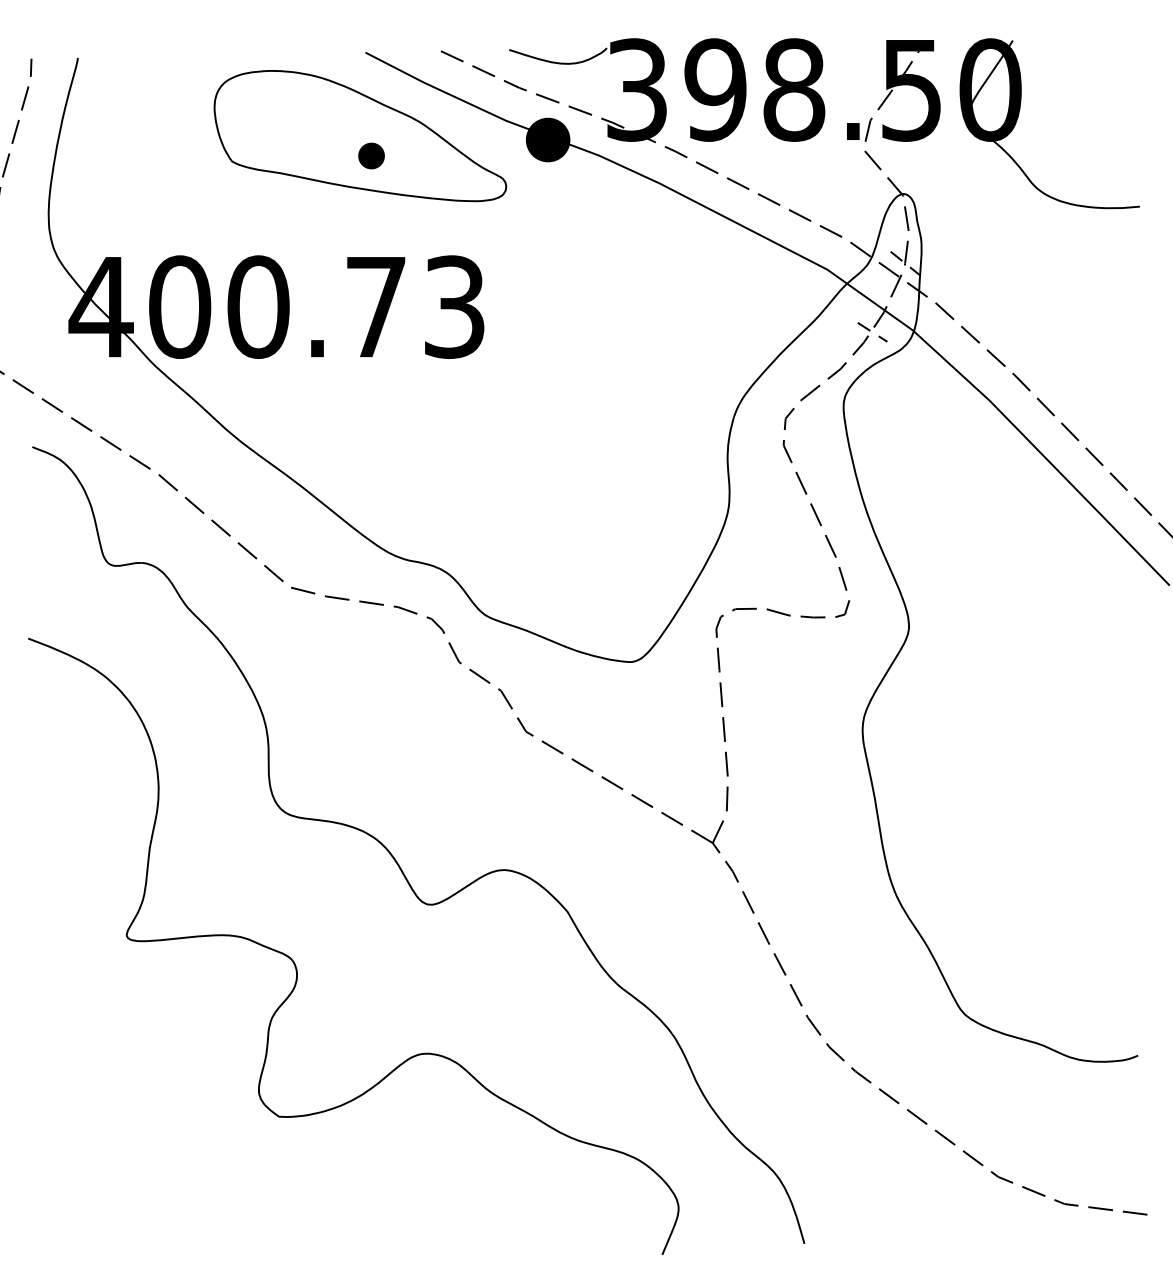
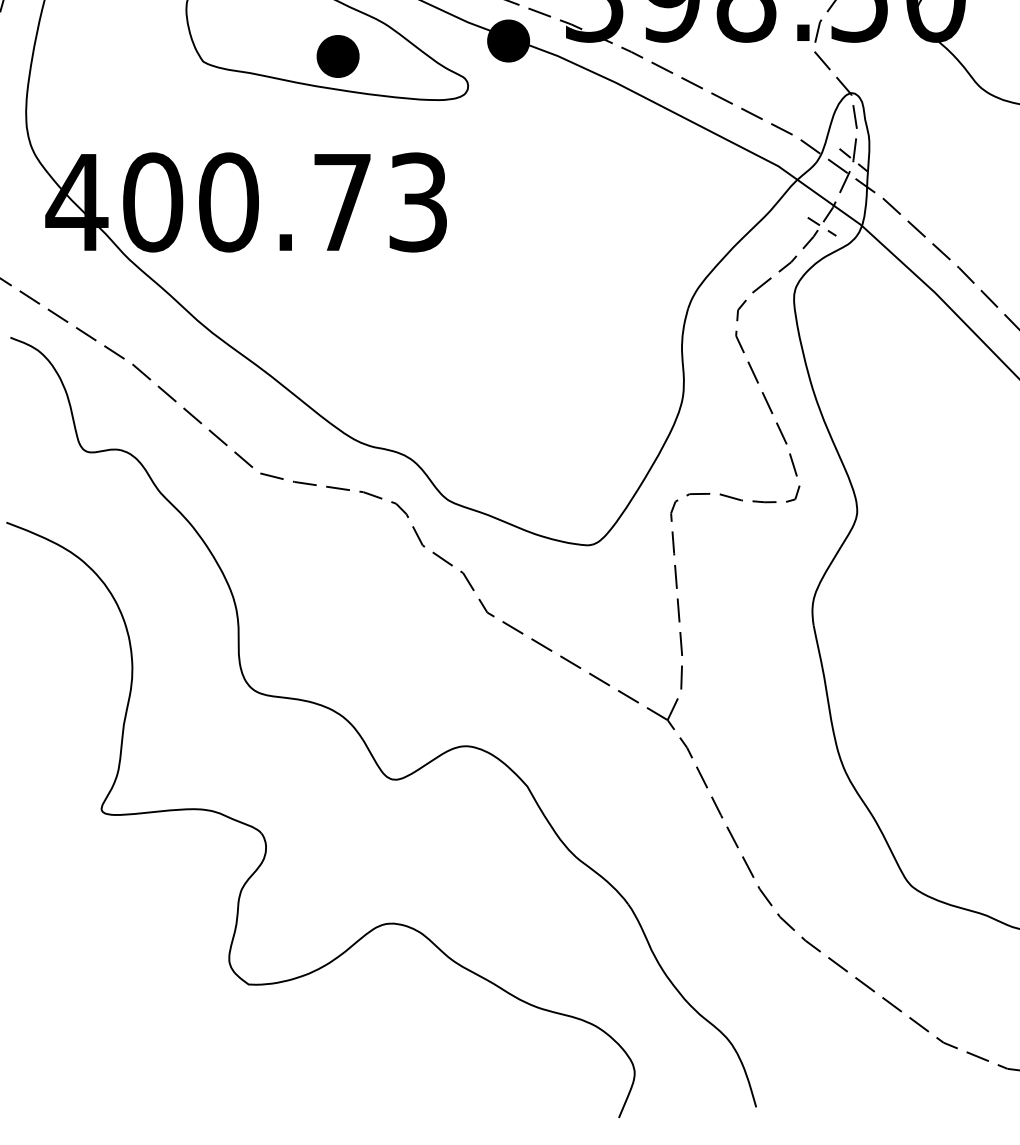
part: (371, 155) -> (338, 55), size x1.67

